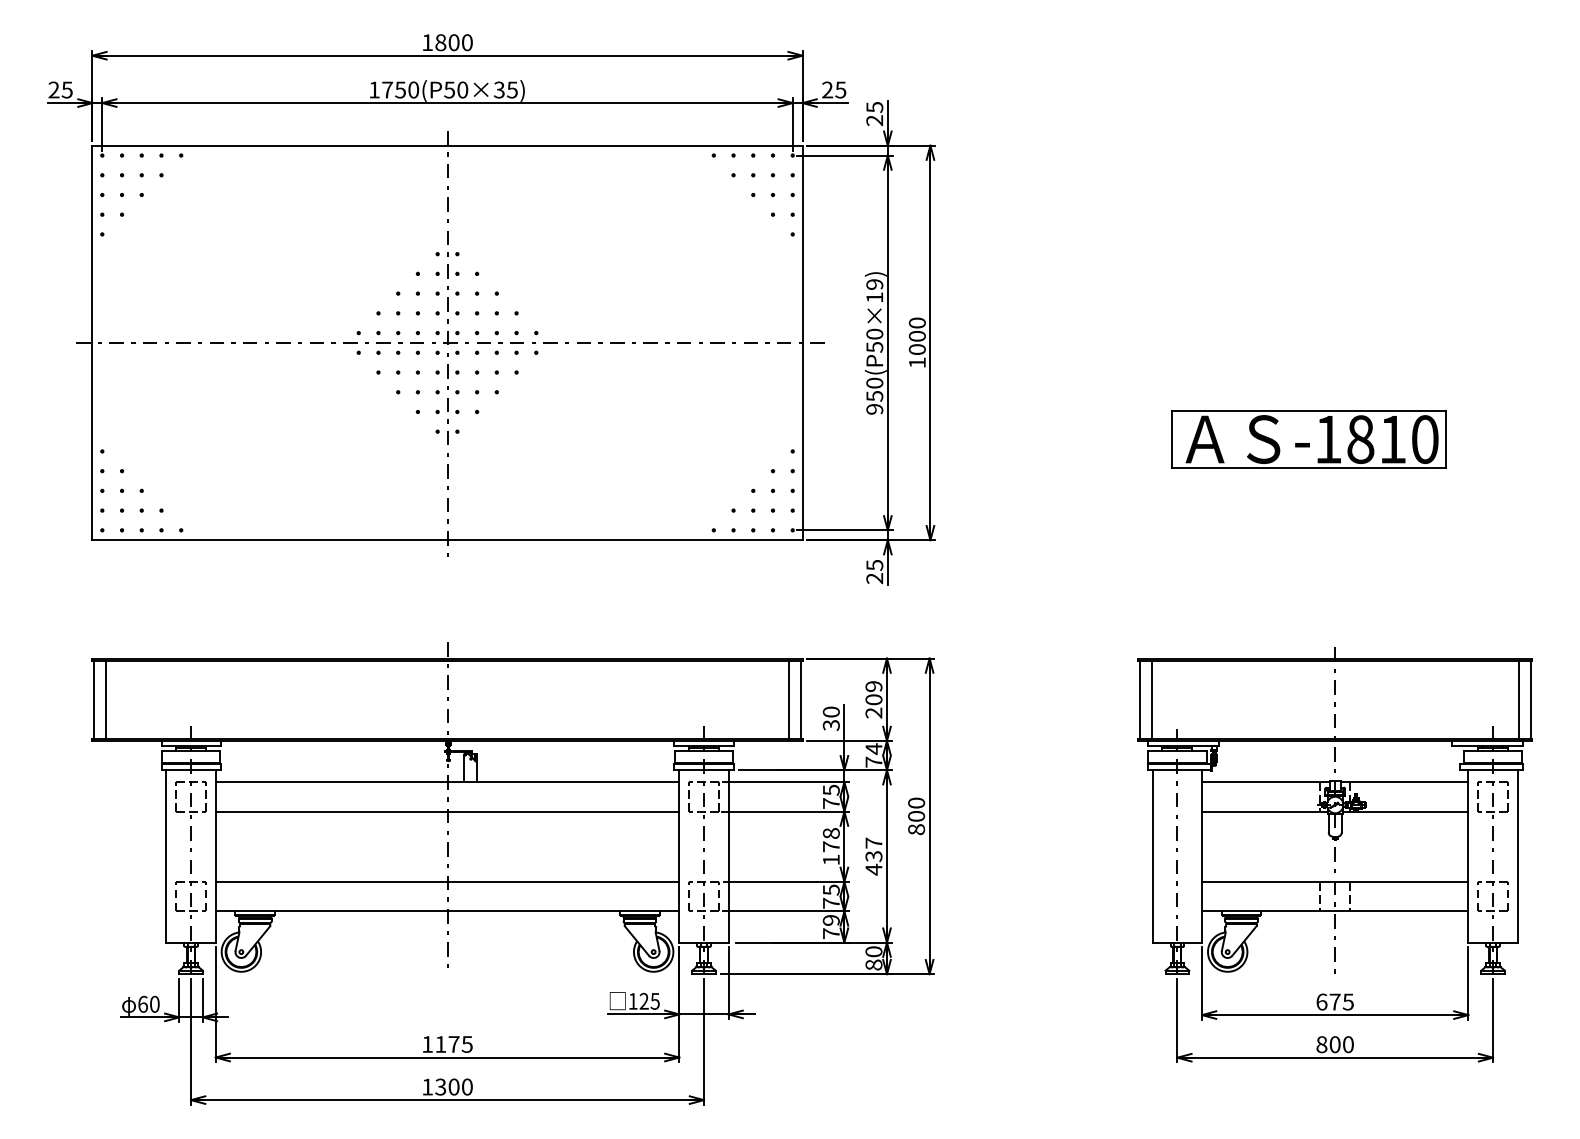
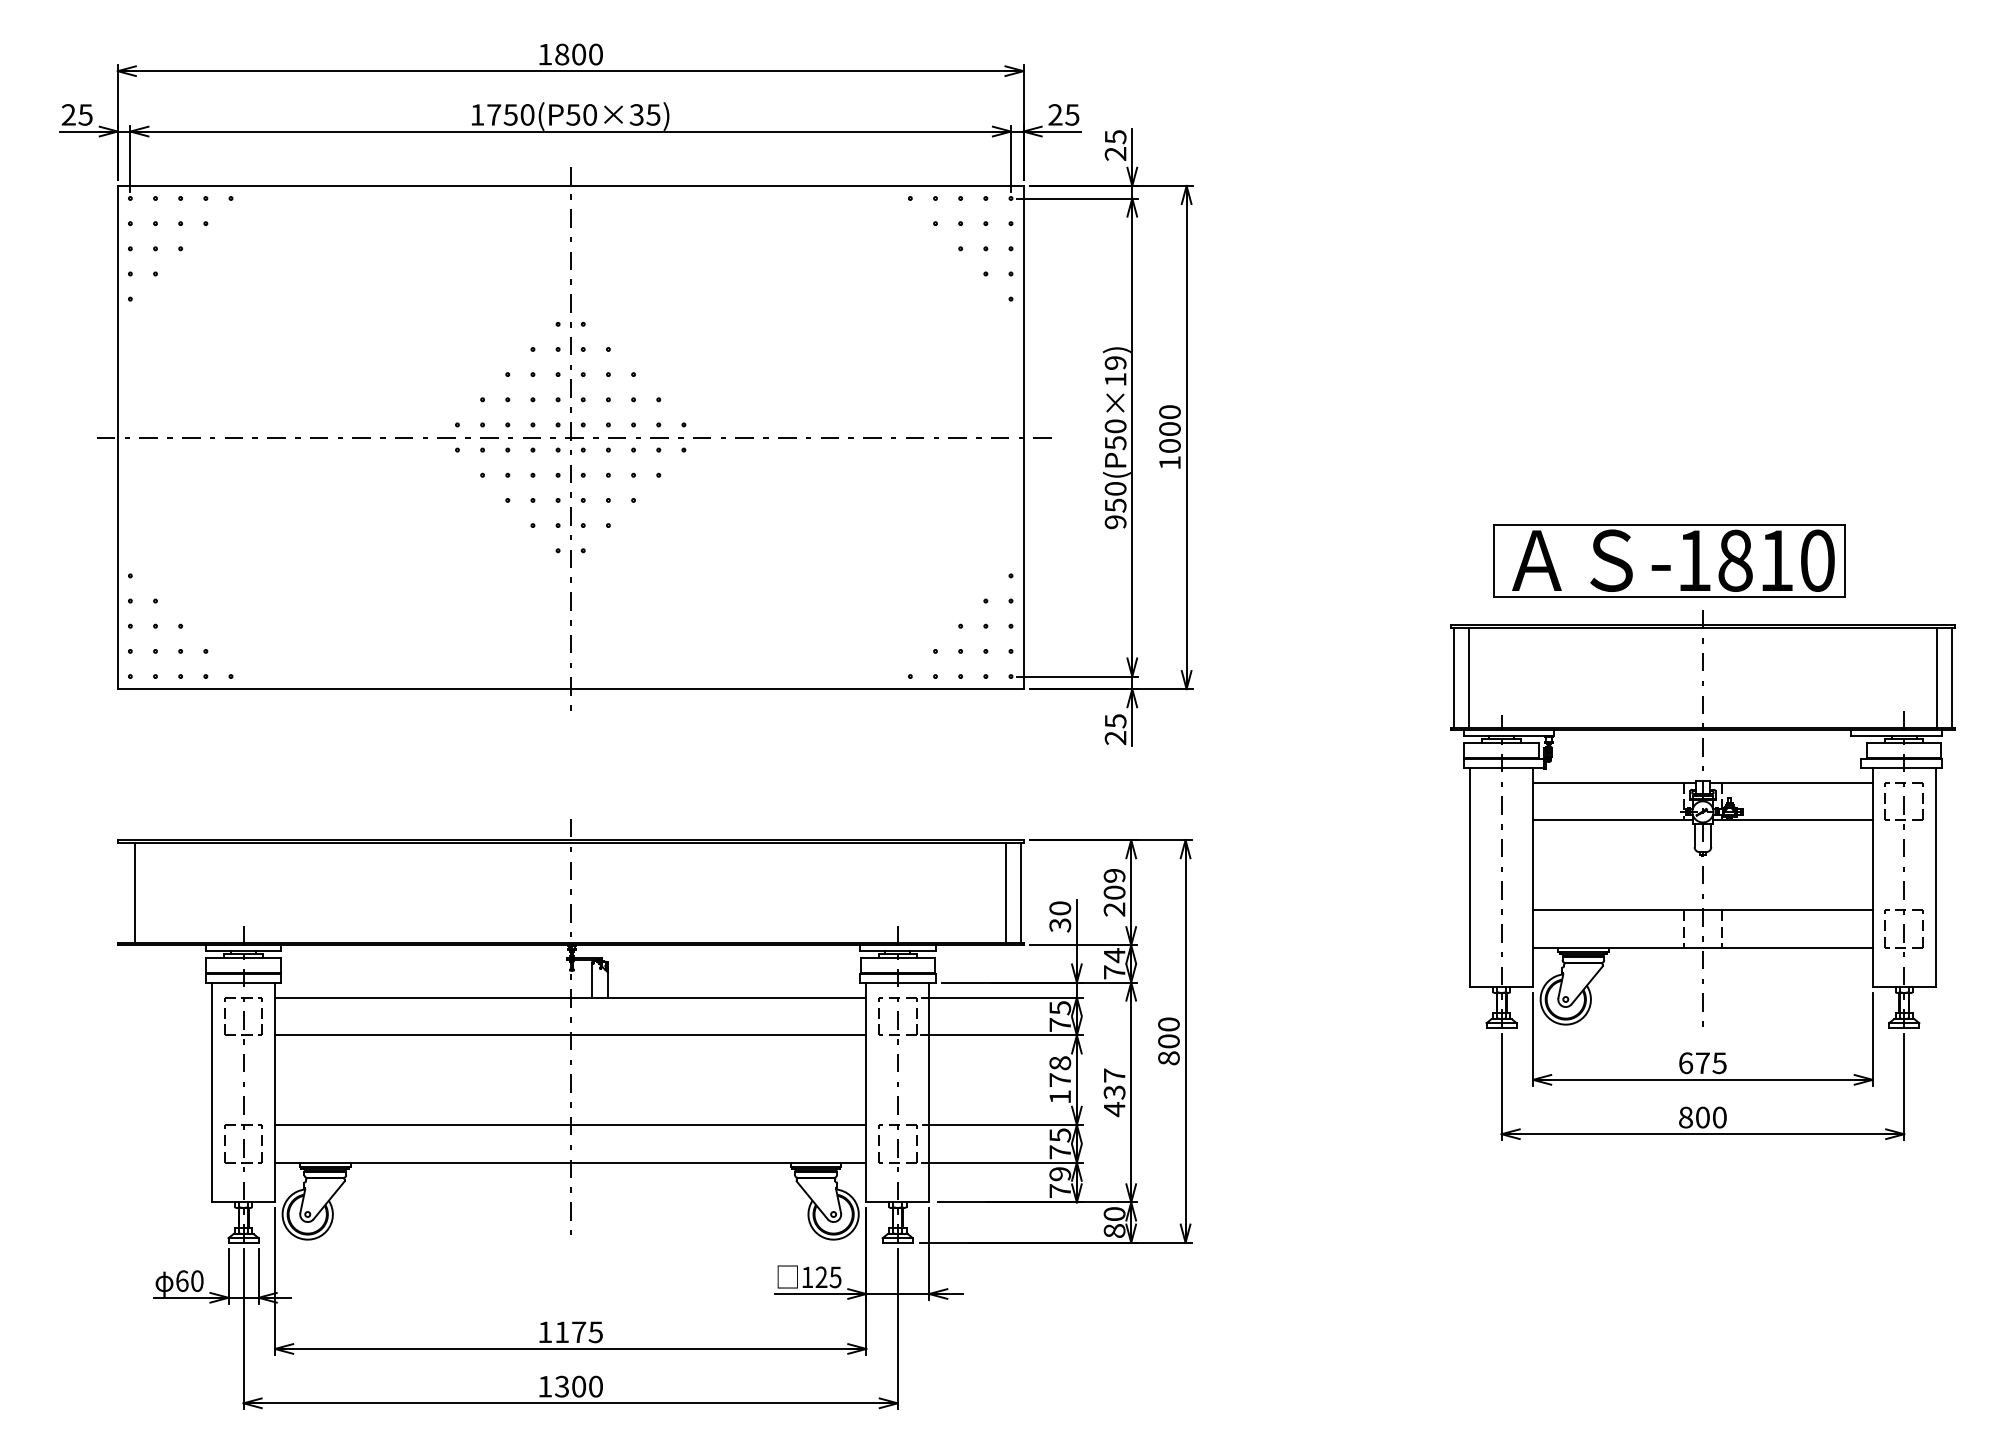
line: (94, 699) -> (120, 892), removed
part: (1334, 854) -> (1702, 875), moved

